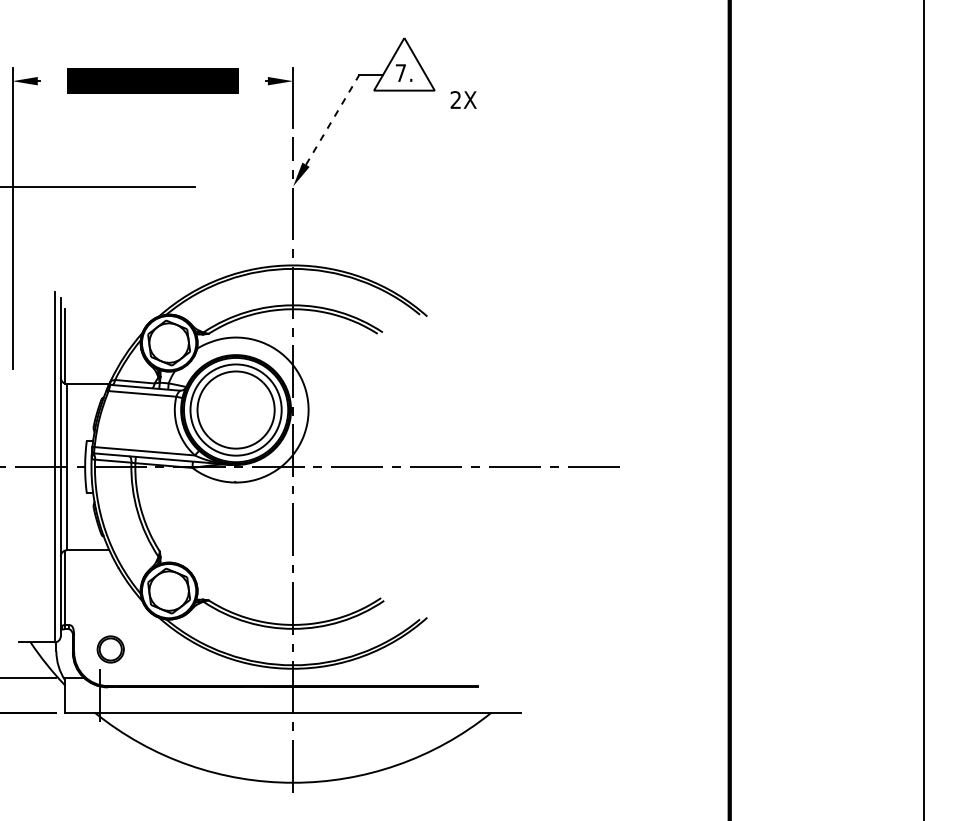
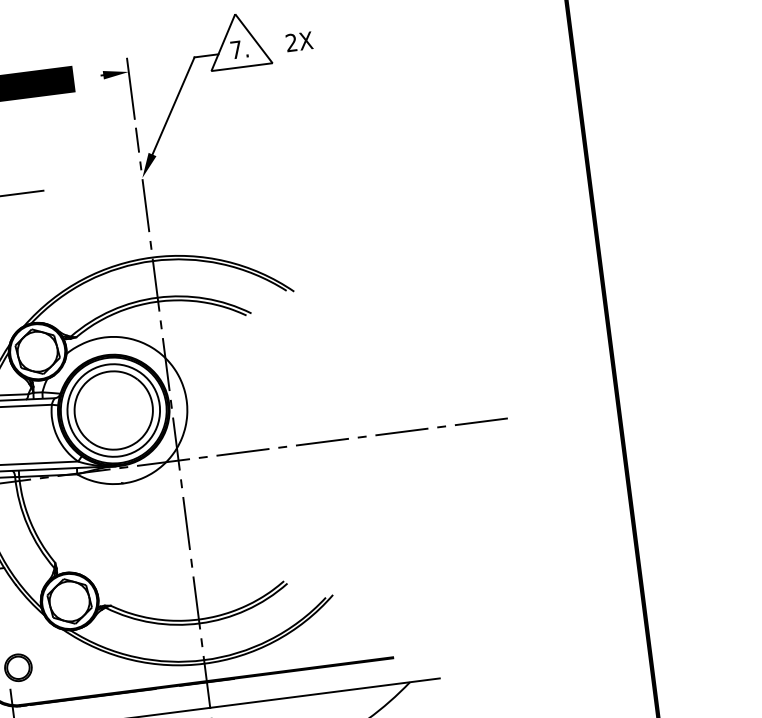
text: (463, 99) -> (299, 41), moved
line: (332, 119) -> (173, 105), dashed -> solid

